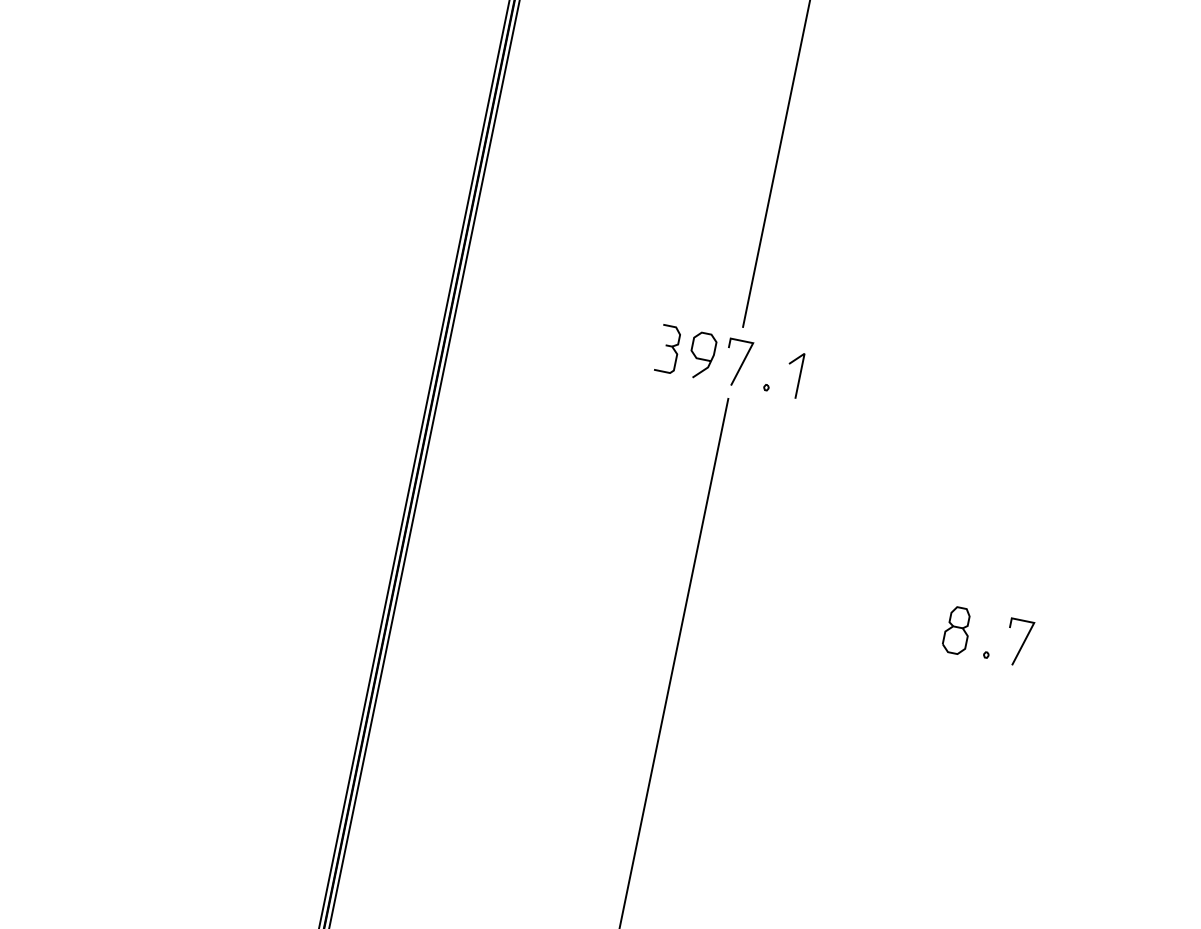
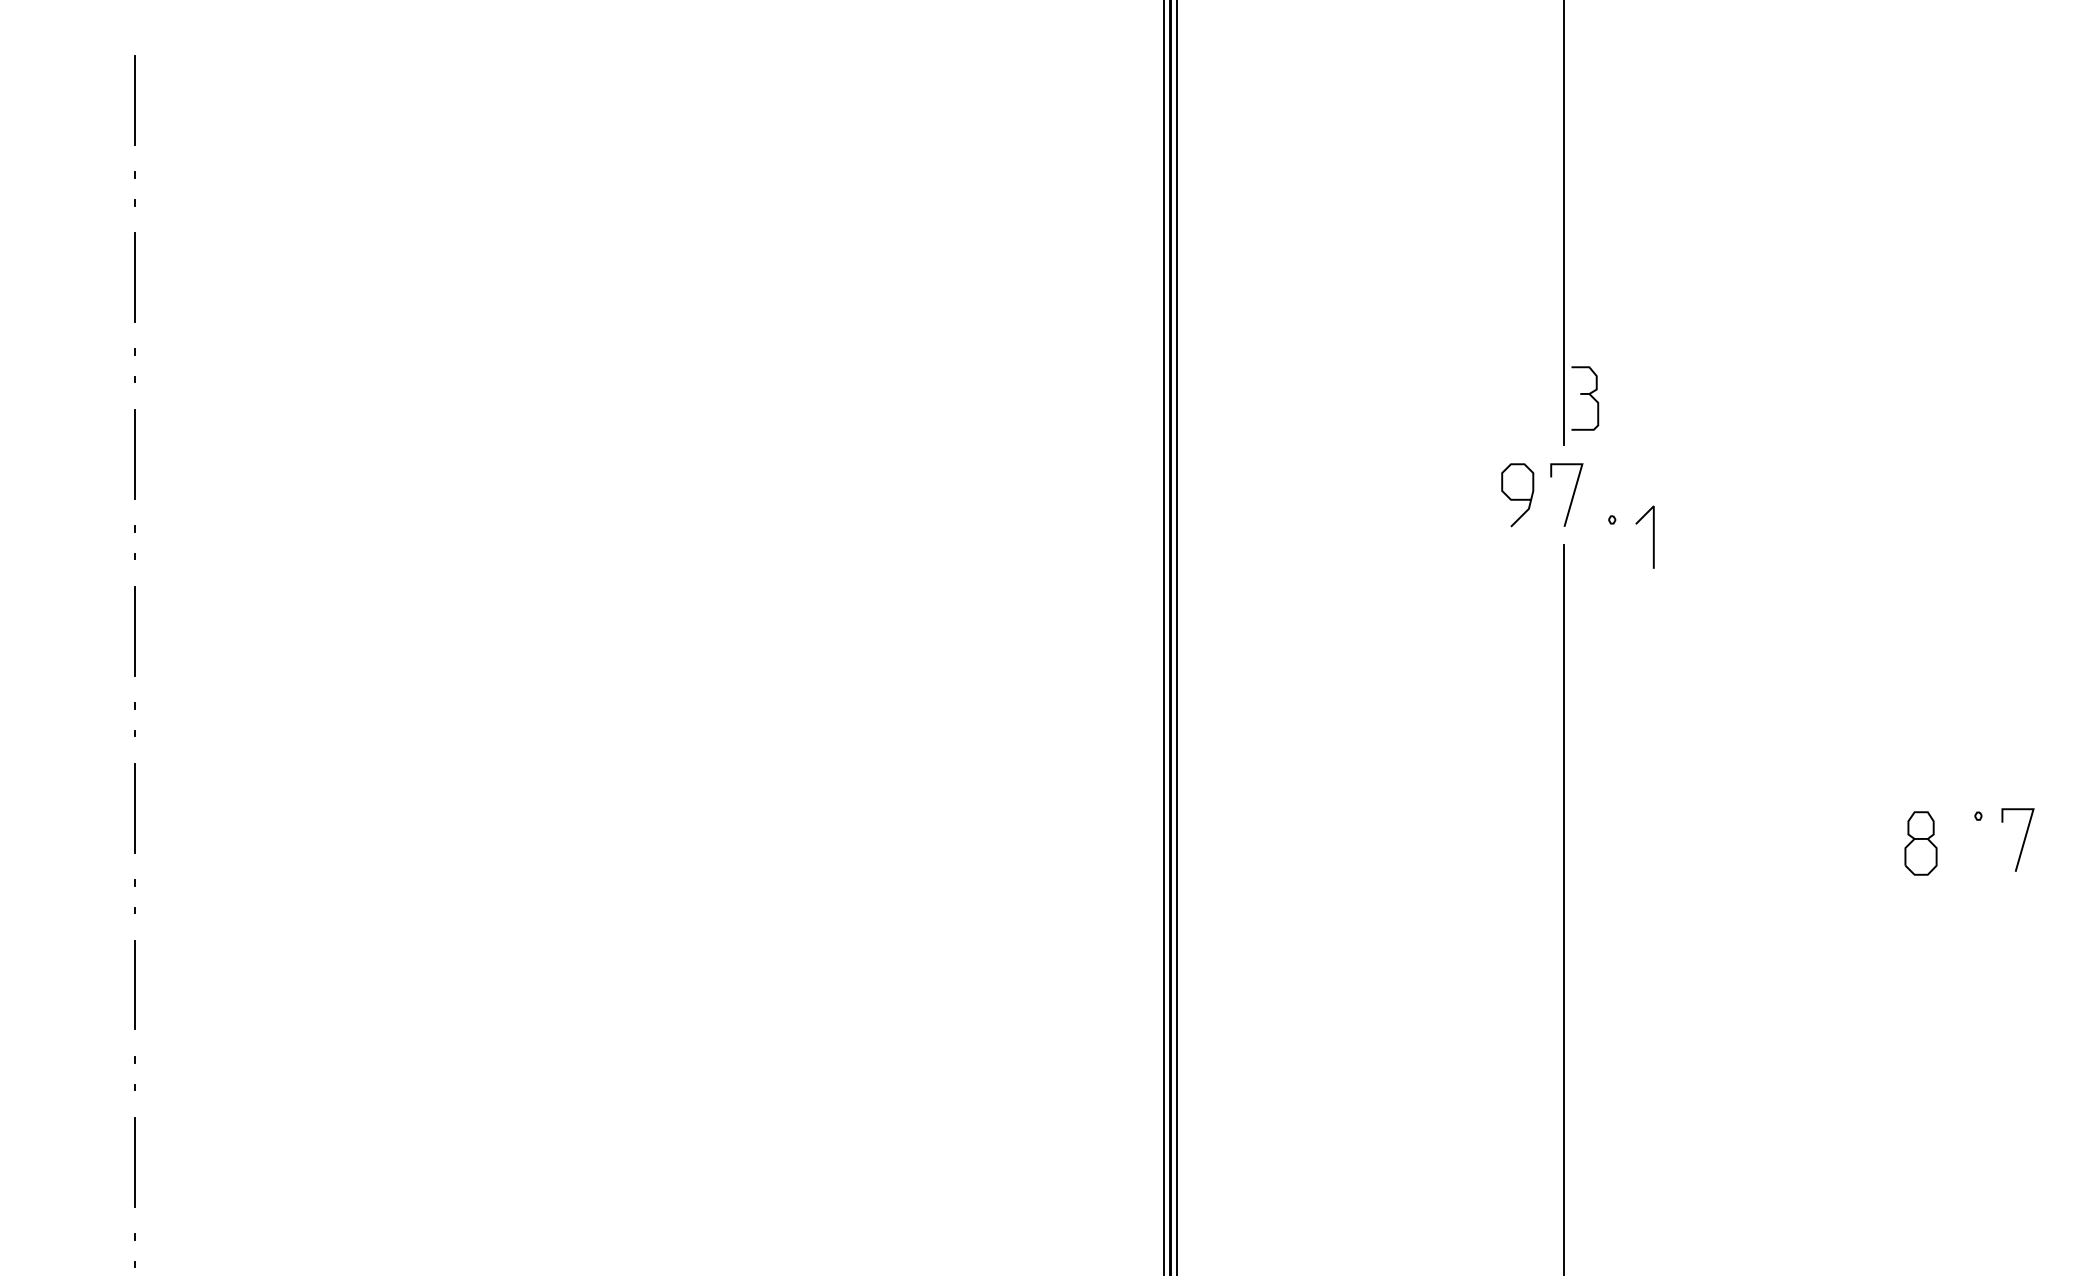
part: (668, 349) -> (1585, 398), moved
line: (799, 375) -> (1652, 536), moved
part: (956, 630) -> (1920, 843), moved
line: (1022, 643) -> (2023, 839), moved

